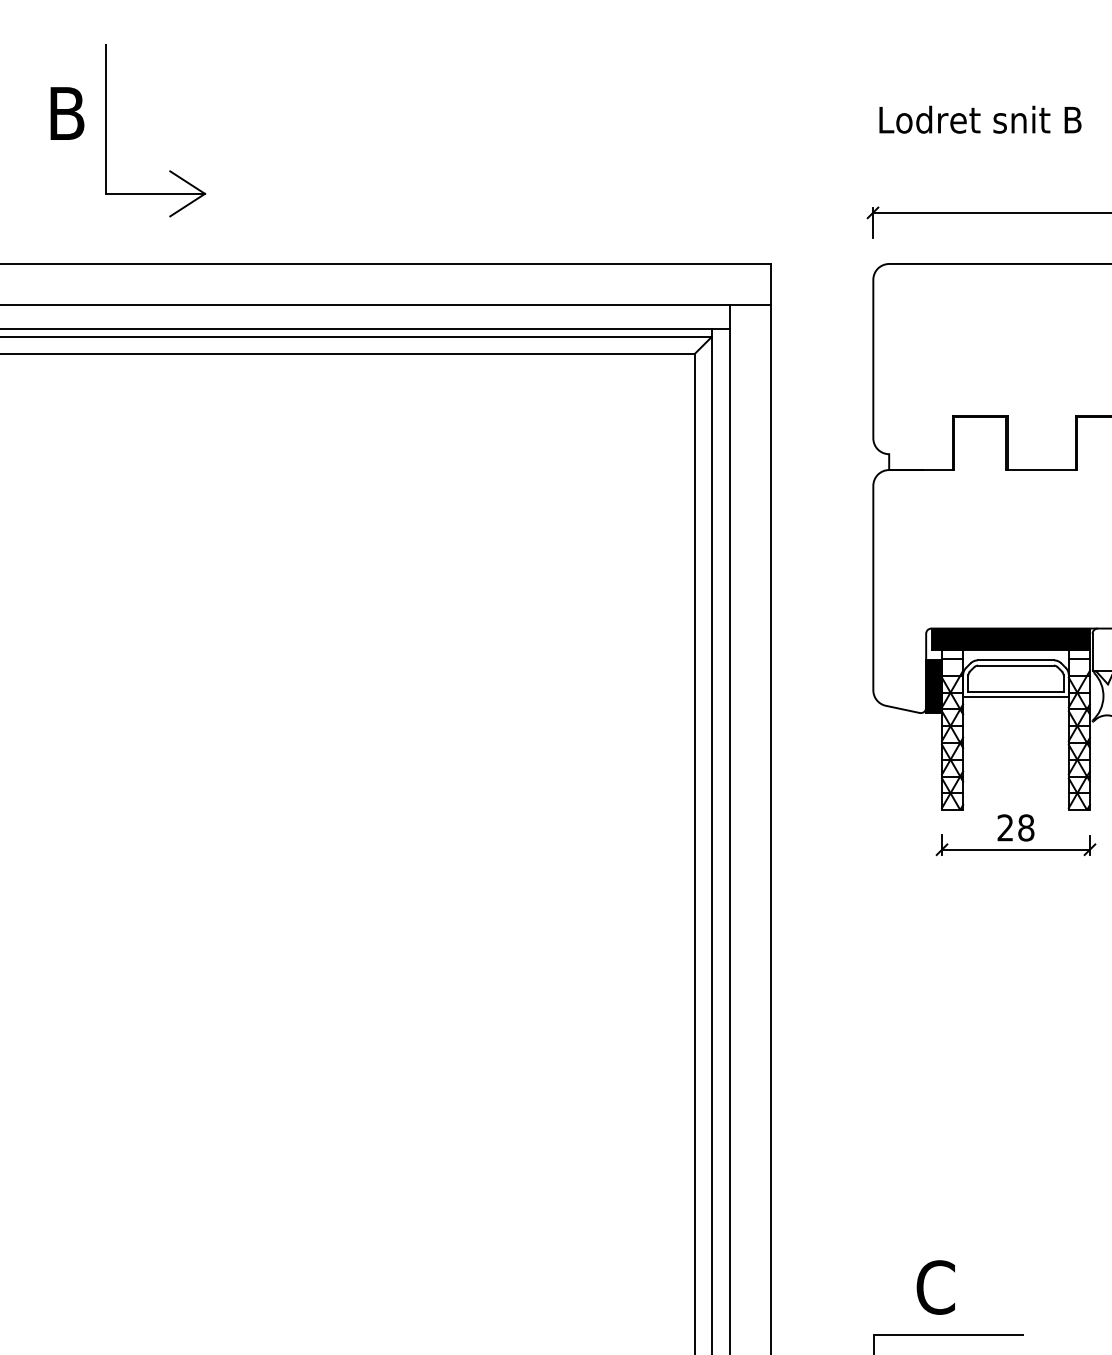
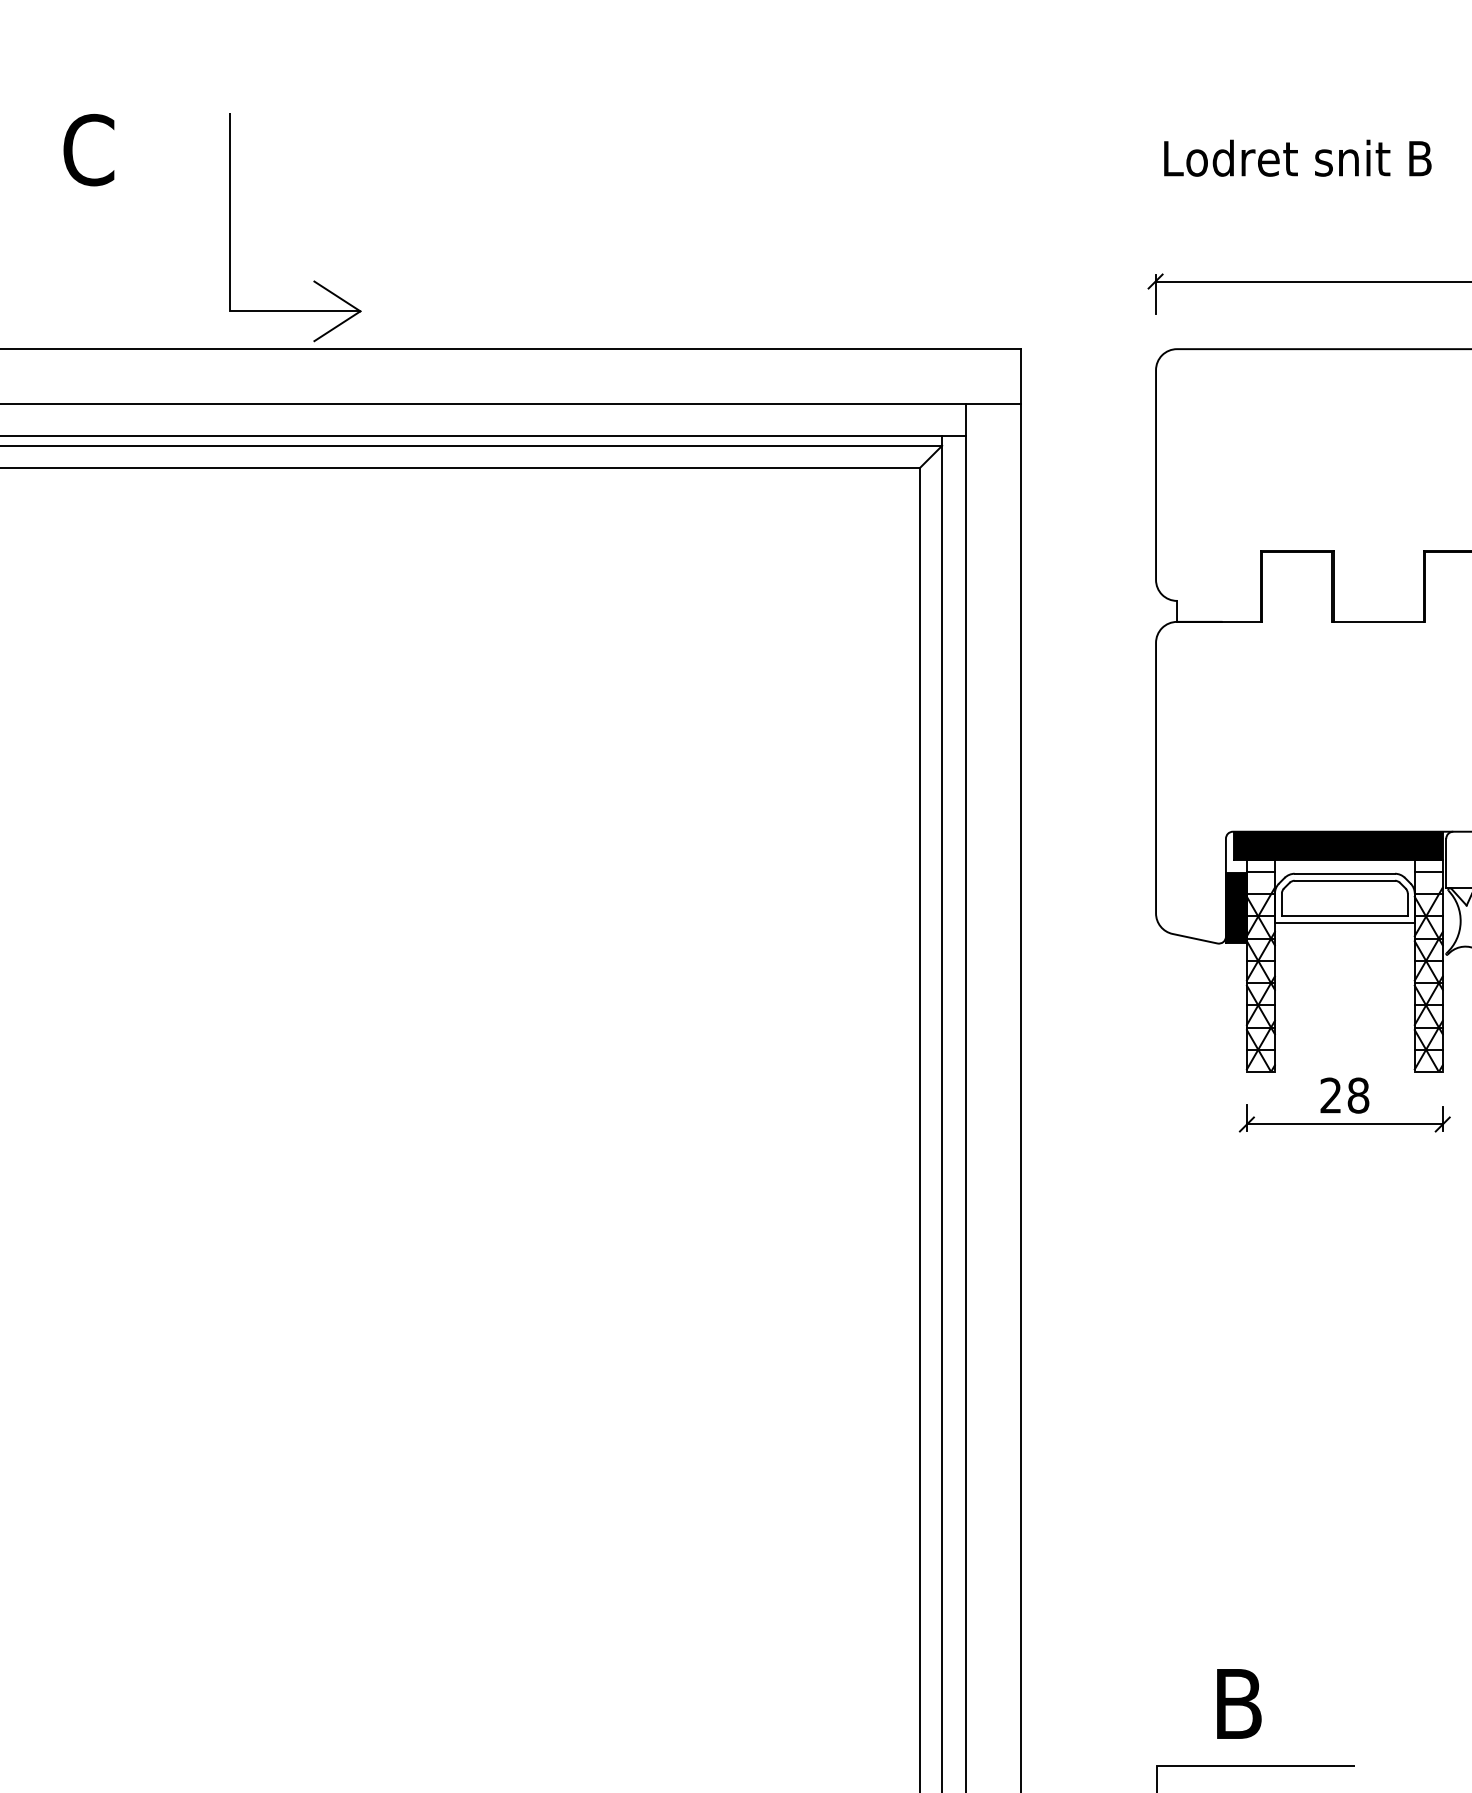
text: (66, 113) -> (88, 149), B -> C
part: (170, 170) -> (314, 280), moved
text: (935, 1287) -> (1238, 1703), C -> B

